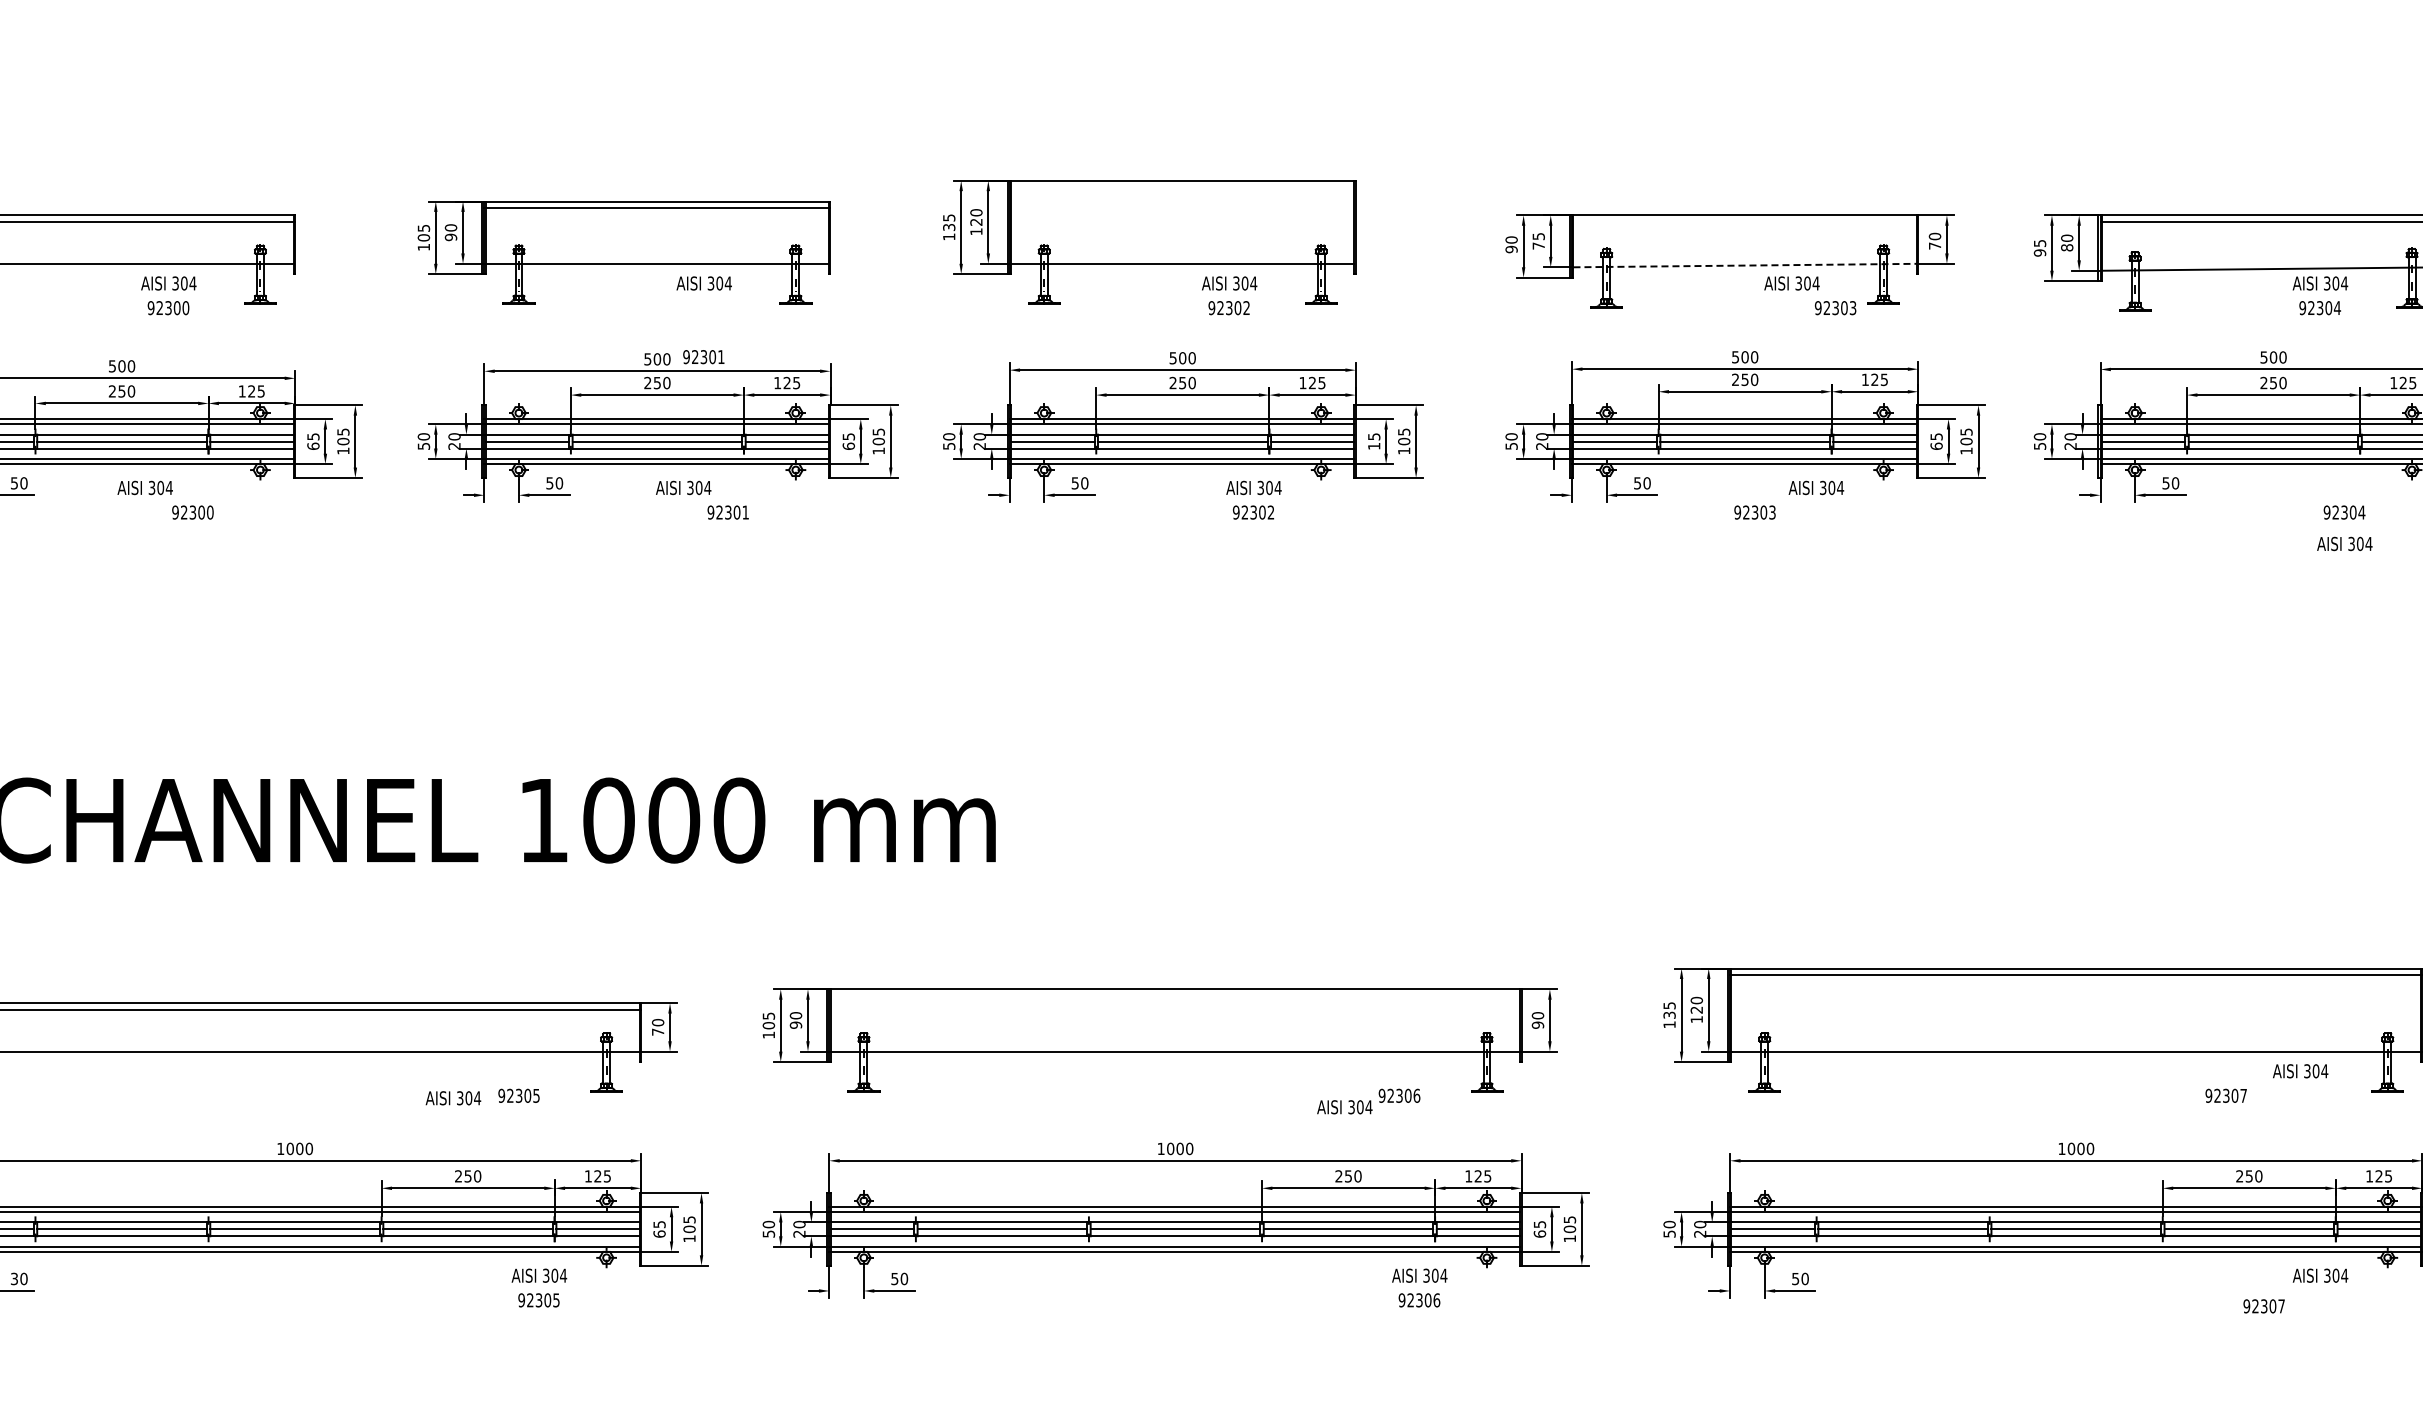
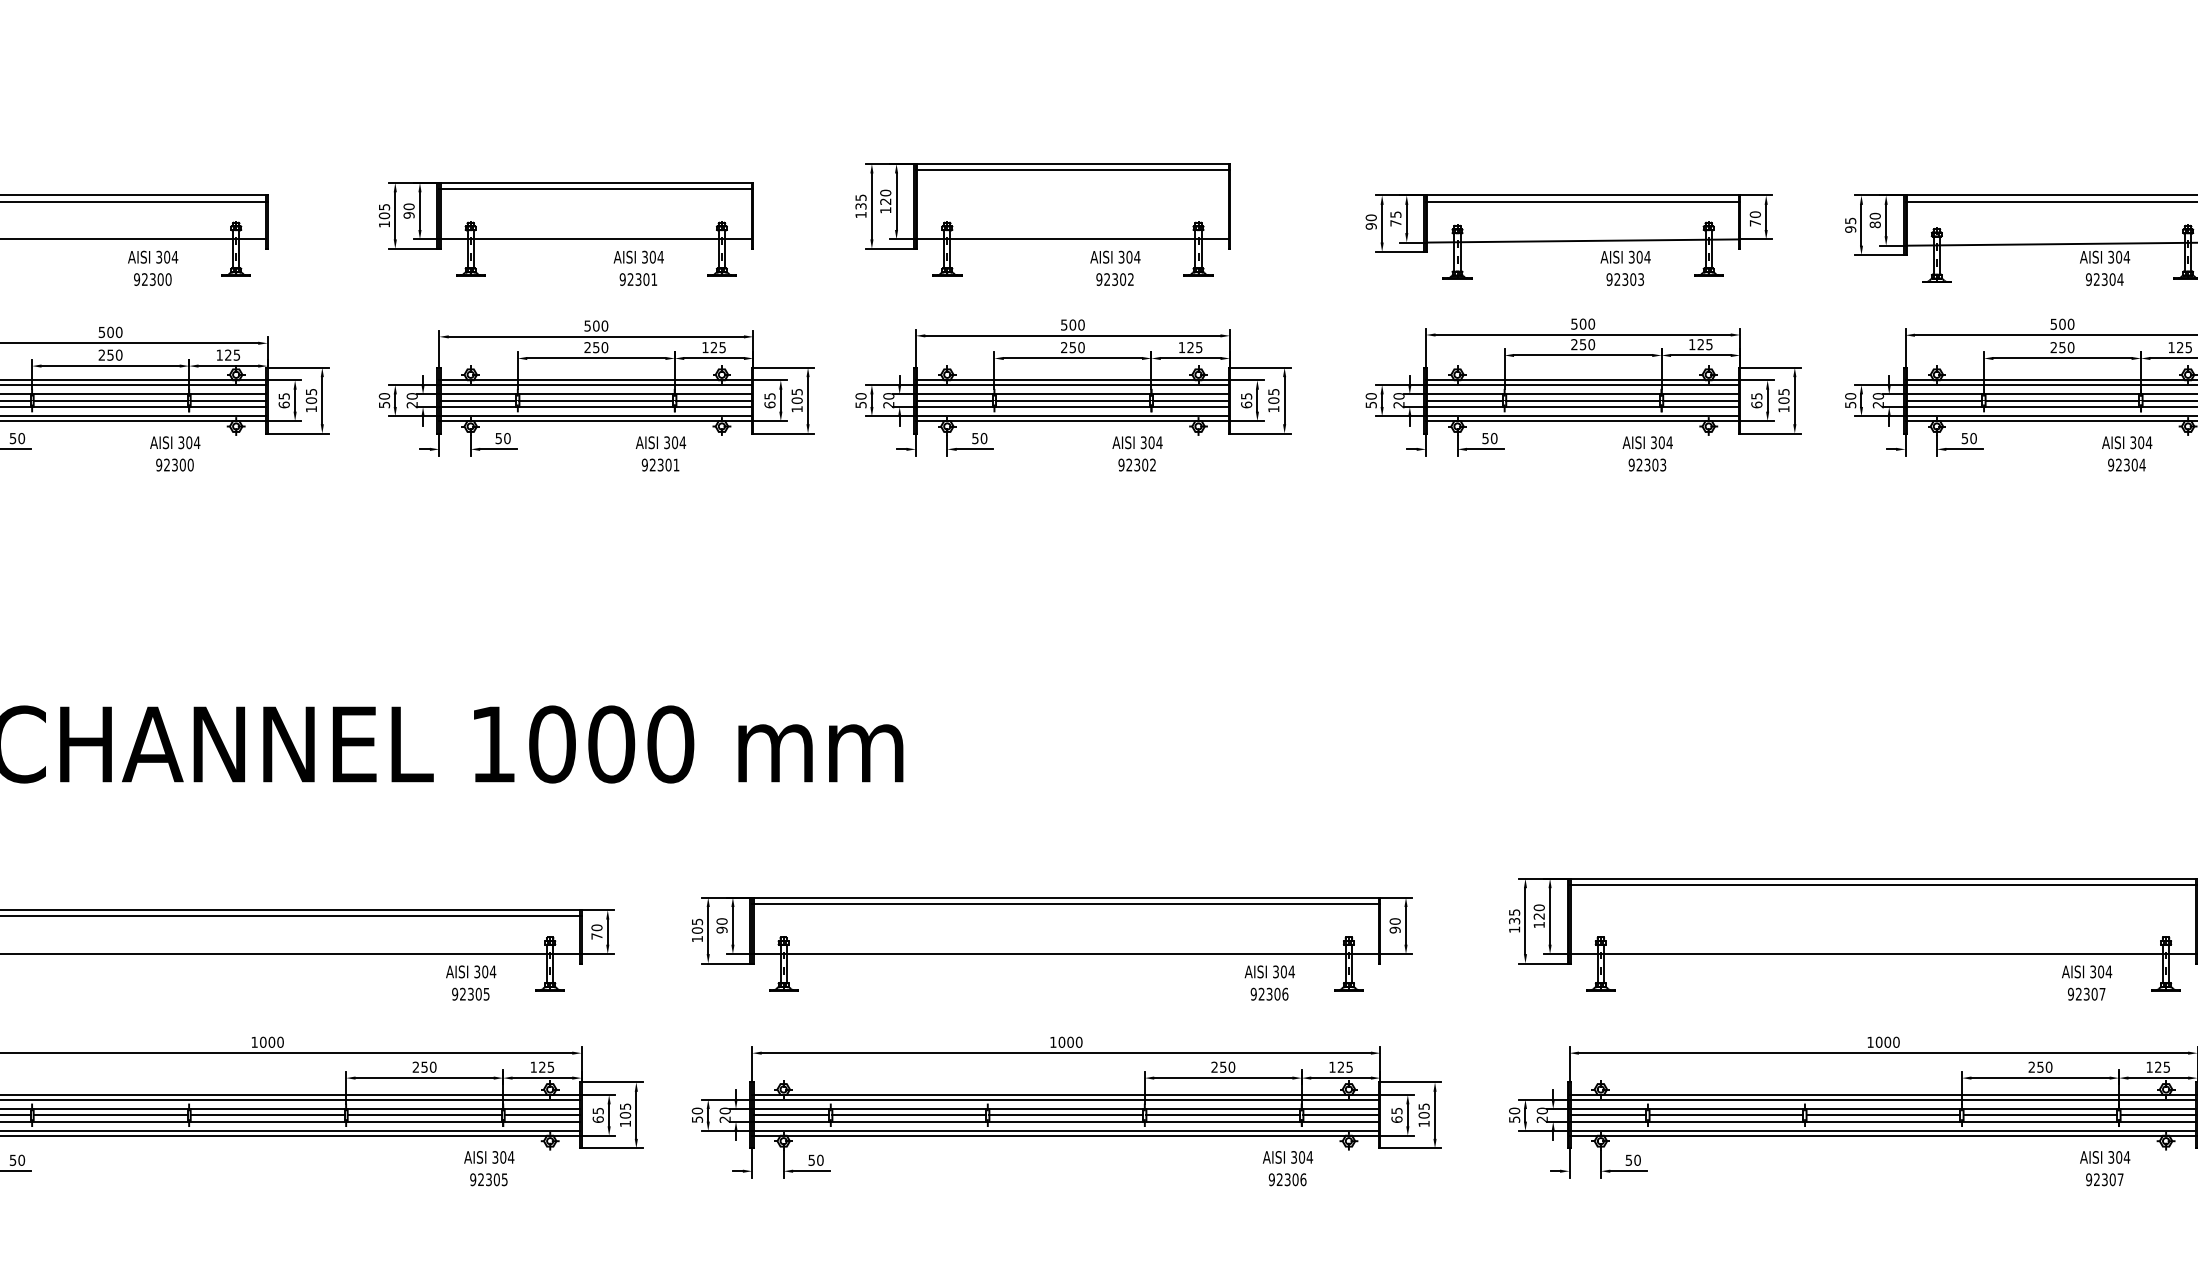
line: (1182, 187) -> (1072, 170), added
line: (1745, 222) -> (1583, 201), added
line: (1745, 265) -> (1583, 240), dashed -> solid
text: (1835, 308) -> (1625, 279), moved
text: (703, 357) -> (638, 279), moved
text: (1374, 445) -> (1246, 404), 15 -> 65
text: (144, 487) -> (174, 442), moved
text: (683, 487) -> (660, 442), moved
text: (1754, 512) -> (1646, 465), moved
text: (2344, 543) -> (2126, 442), moved
line: (1175, 996) -> (1066, 904), added
text: (2225, 1095) -> (2086, 993), moved
text: (453, 1098) -> (471, 972), moved
text: (1344, 1107) -> (1269, 972), moved
text: (14, 1278) -> (13, 1159), 30 -> 50
text: (2263, 1306) -> (2104, 1179), moved

